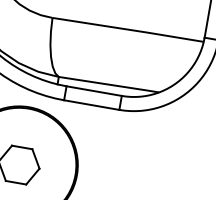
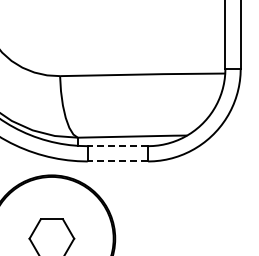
line: (93, 91) -> (117, 146), solid -> dashed
line: (91, 105) -> (117, 161), solid -> dashed

